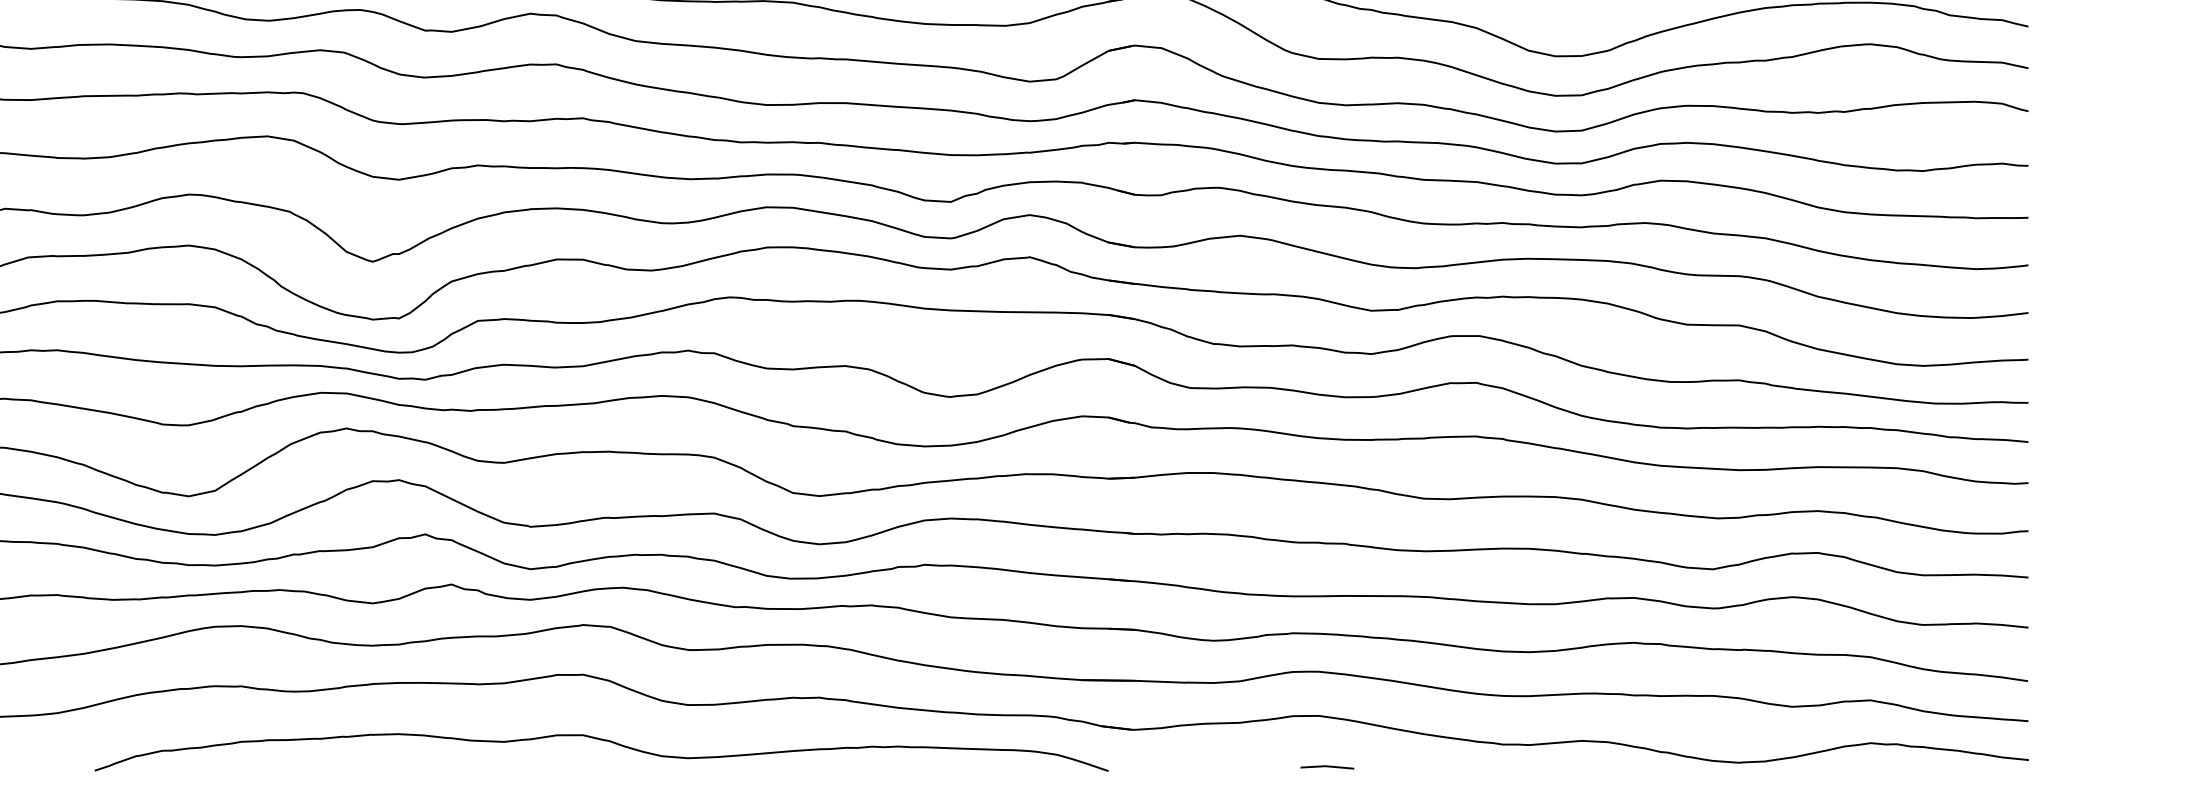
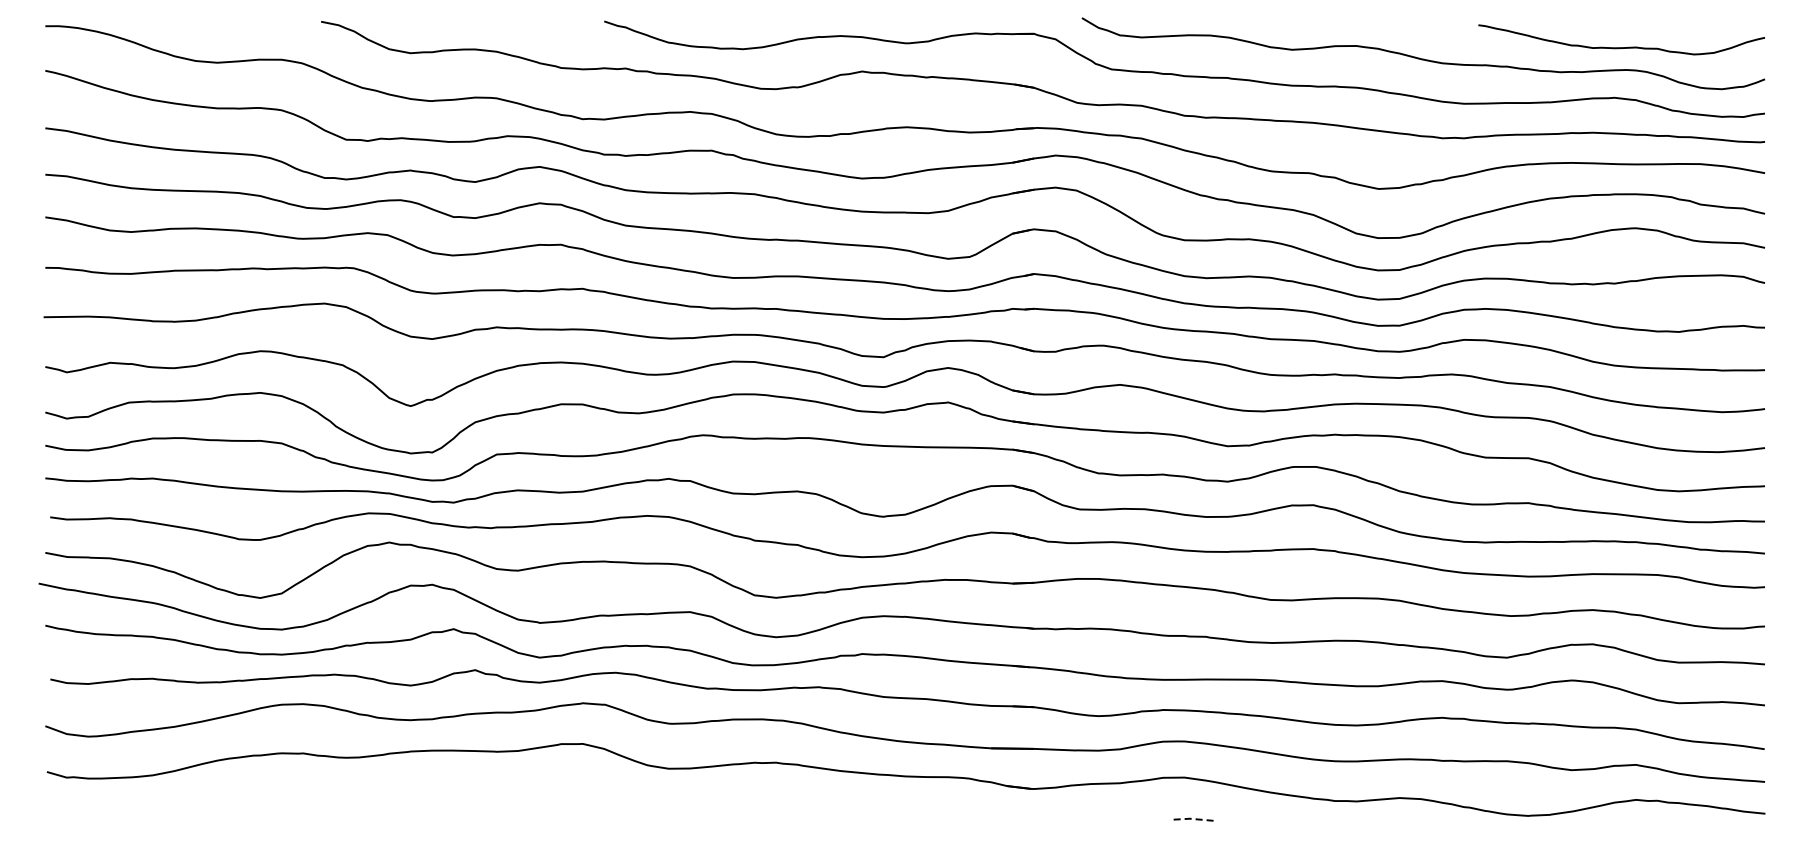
curve: (603, 741) -> (599, 798), removed
line: (1326, 765) -> (1190, 818), solid -> dashed

